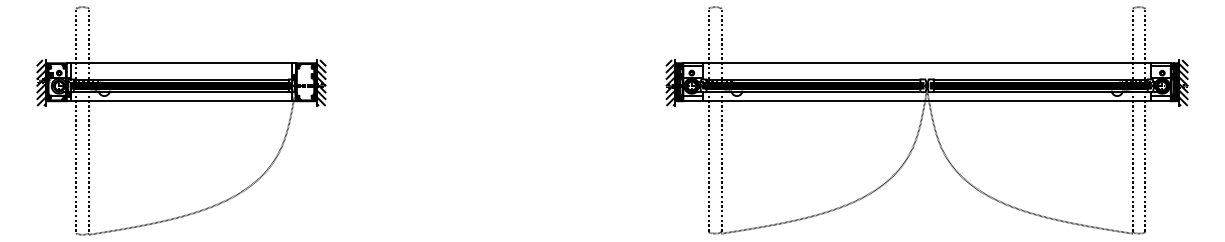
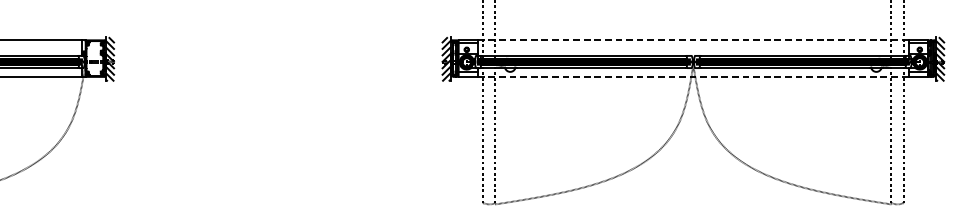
line: (927, 63) -> (693, 40), solid -> dashed
line: (927, 101) -> (693, 77), solid -> dashed

